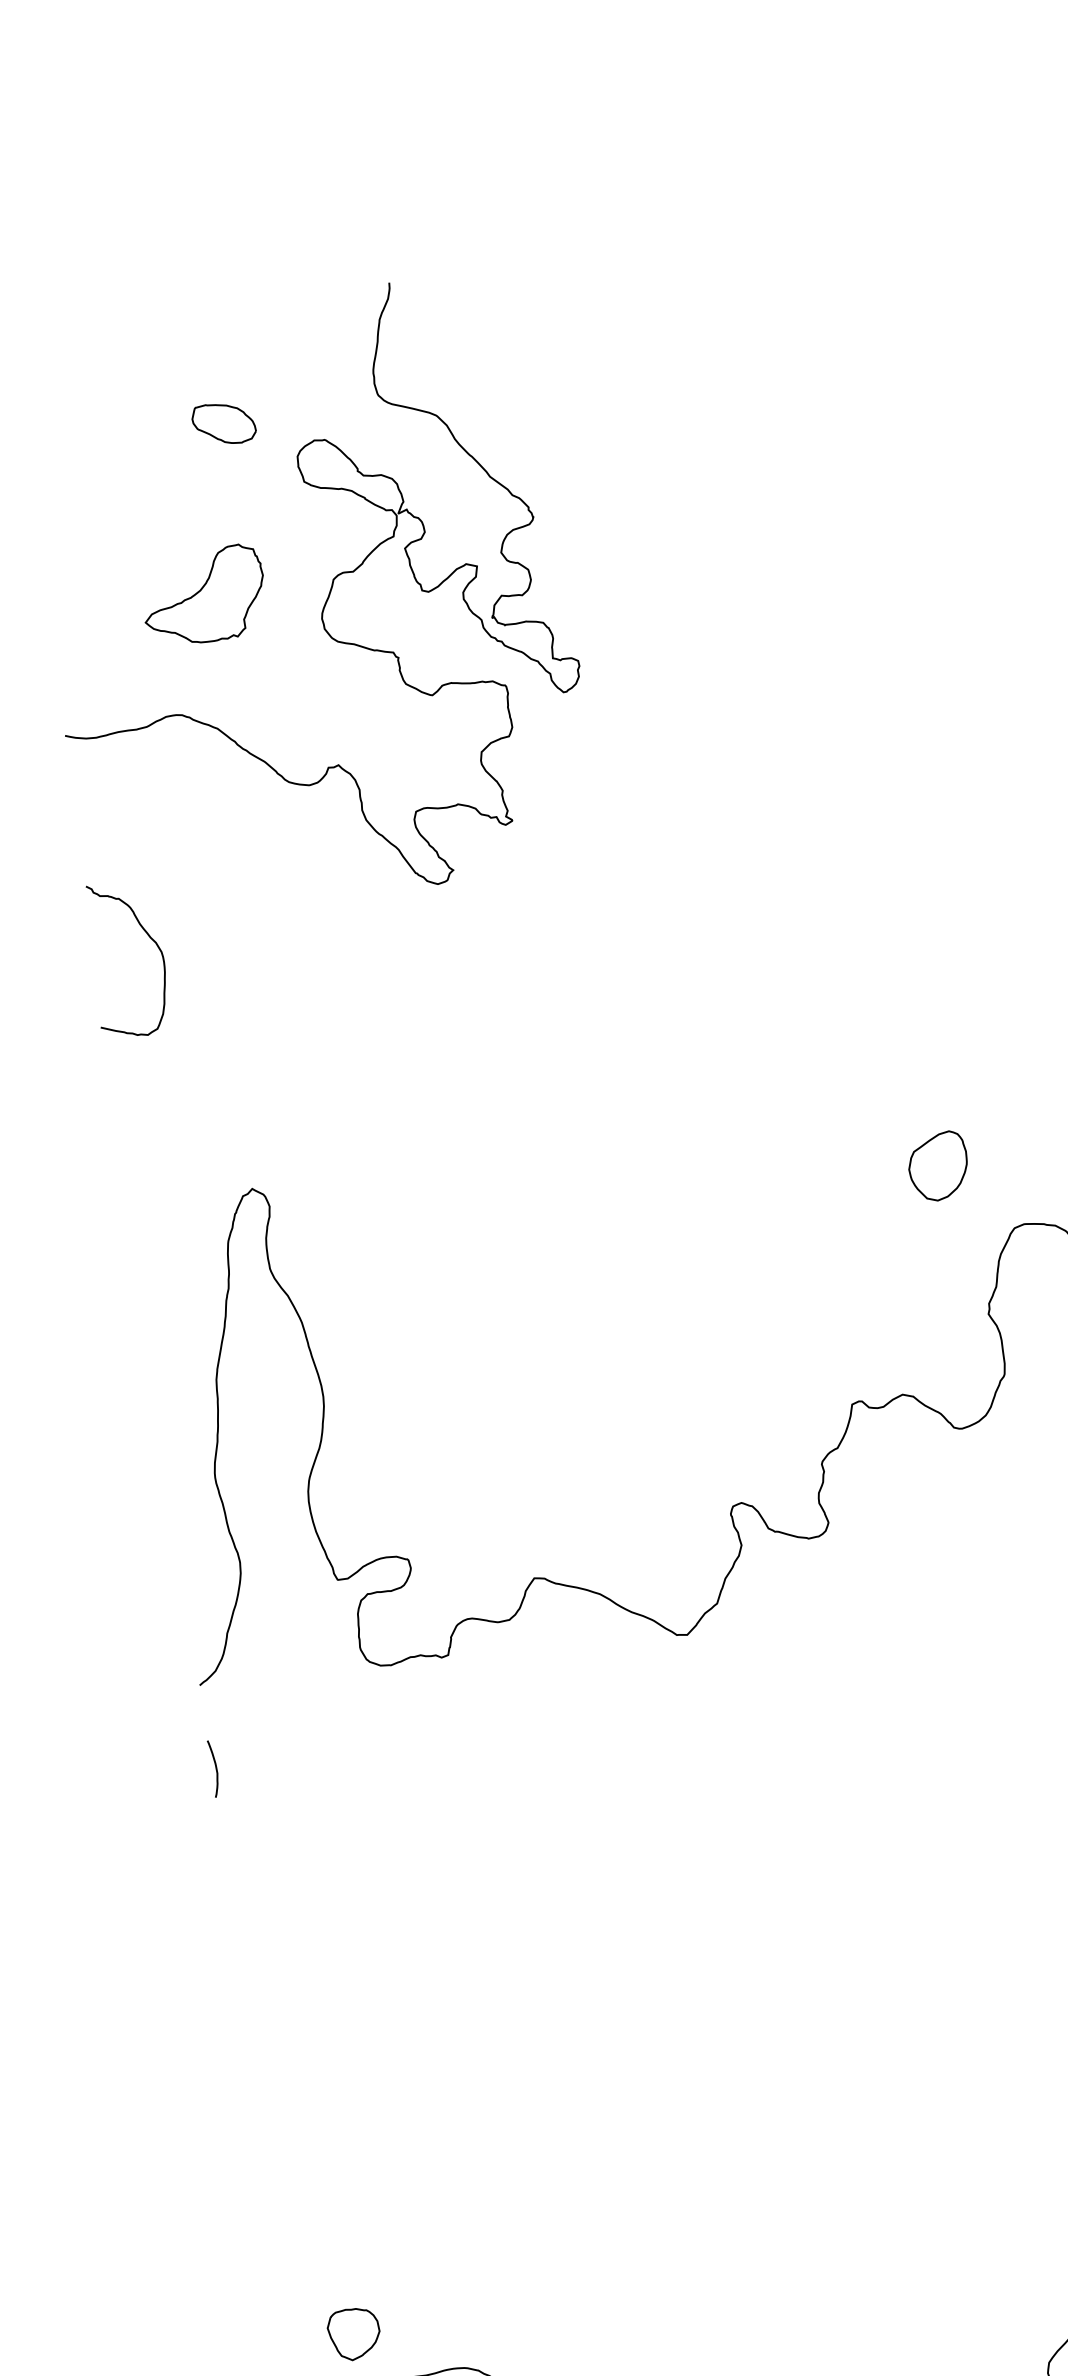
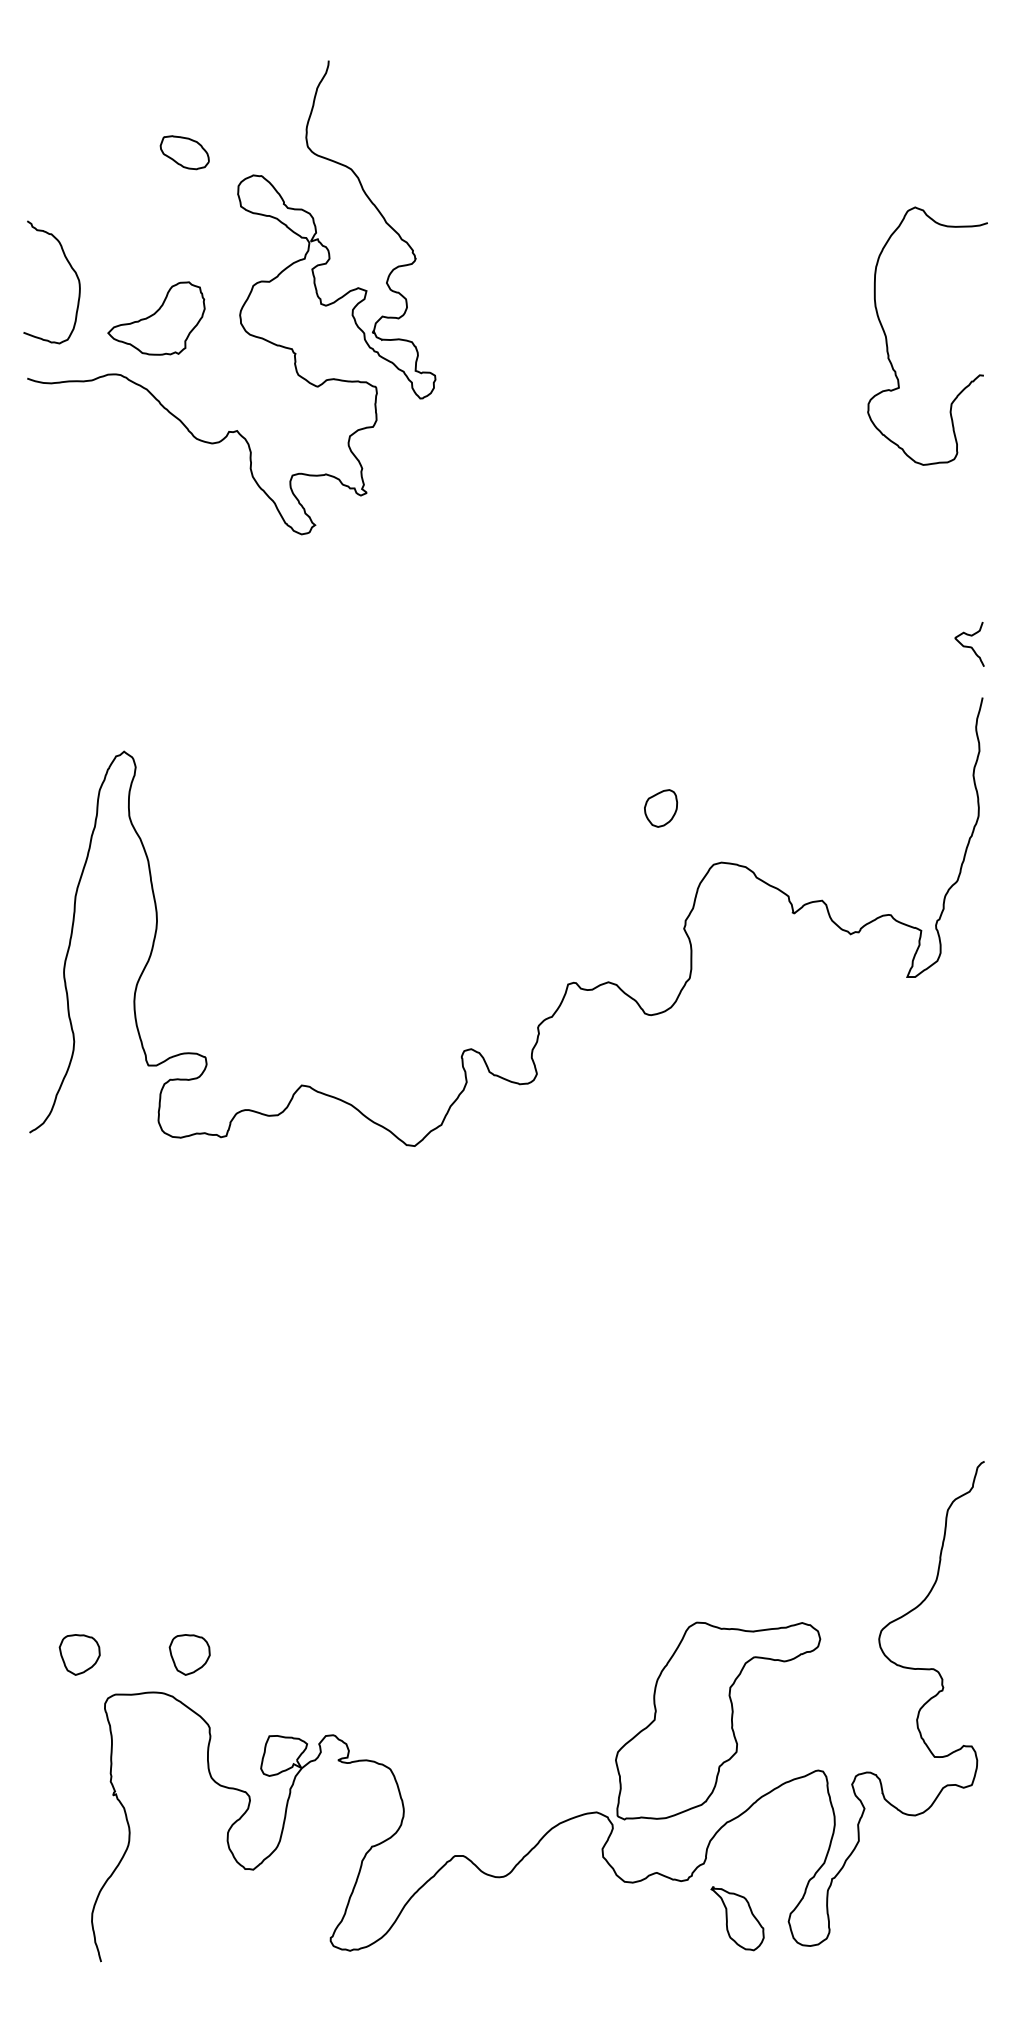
part: (203, 595) -> (156, 318), moved
curve: (151, 940) -> (72, 270), moved
part: (937, 1166) -> (660, 808), size x0.7
curve: (215, 1768) -> (32, 1199), removed
part: (492, 2314) -> (189, 1654), added

